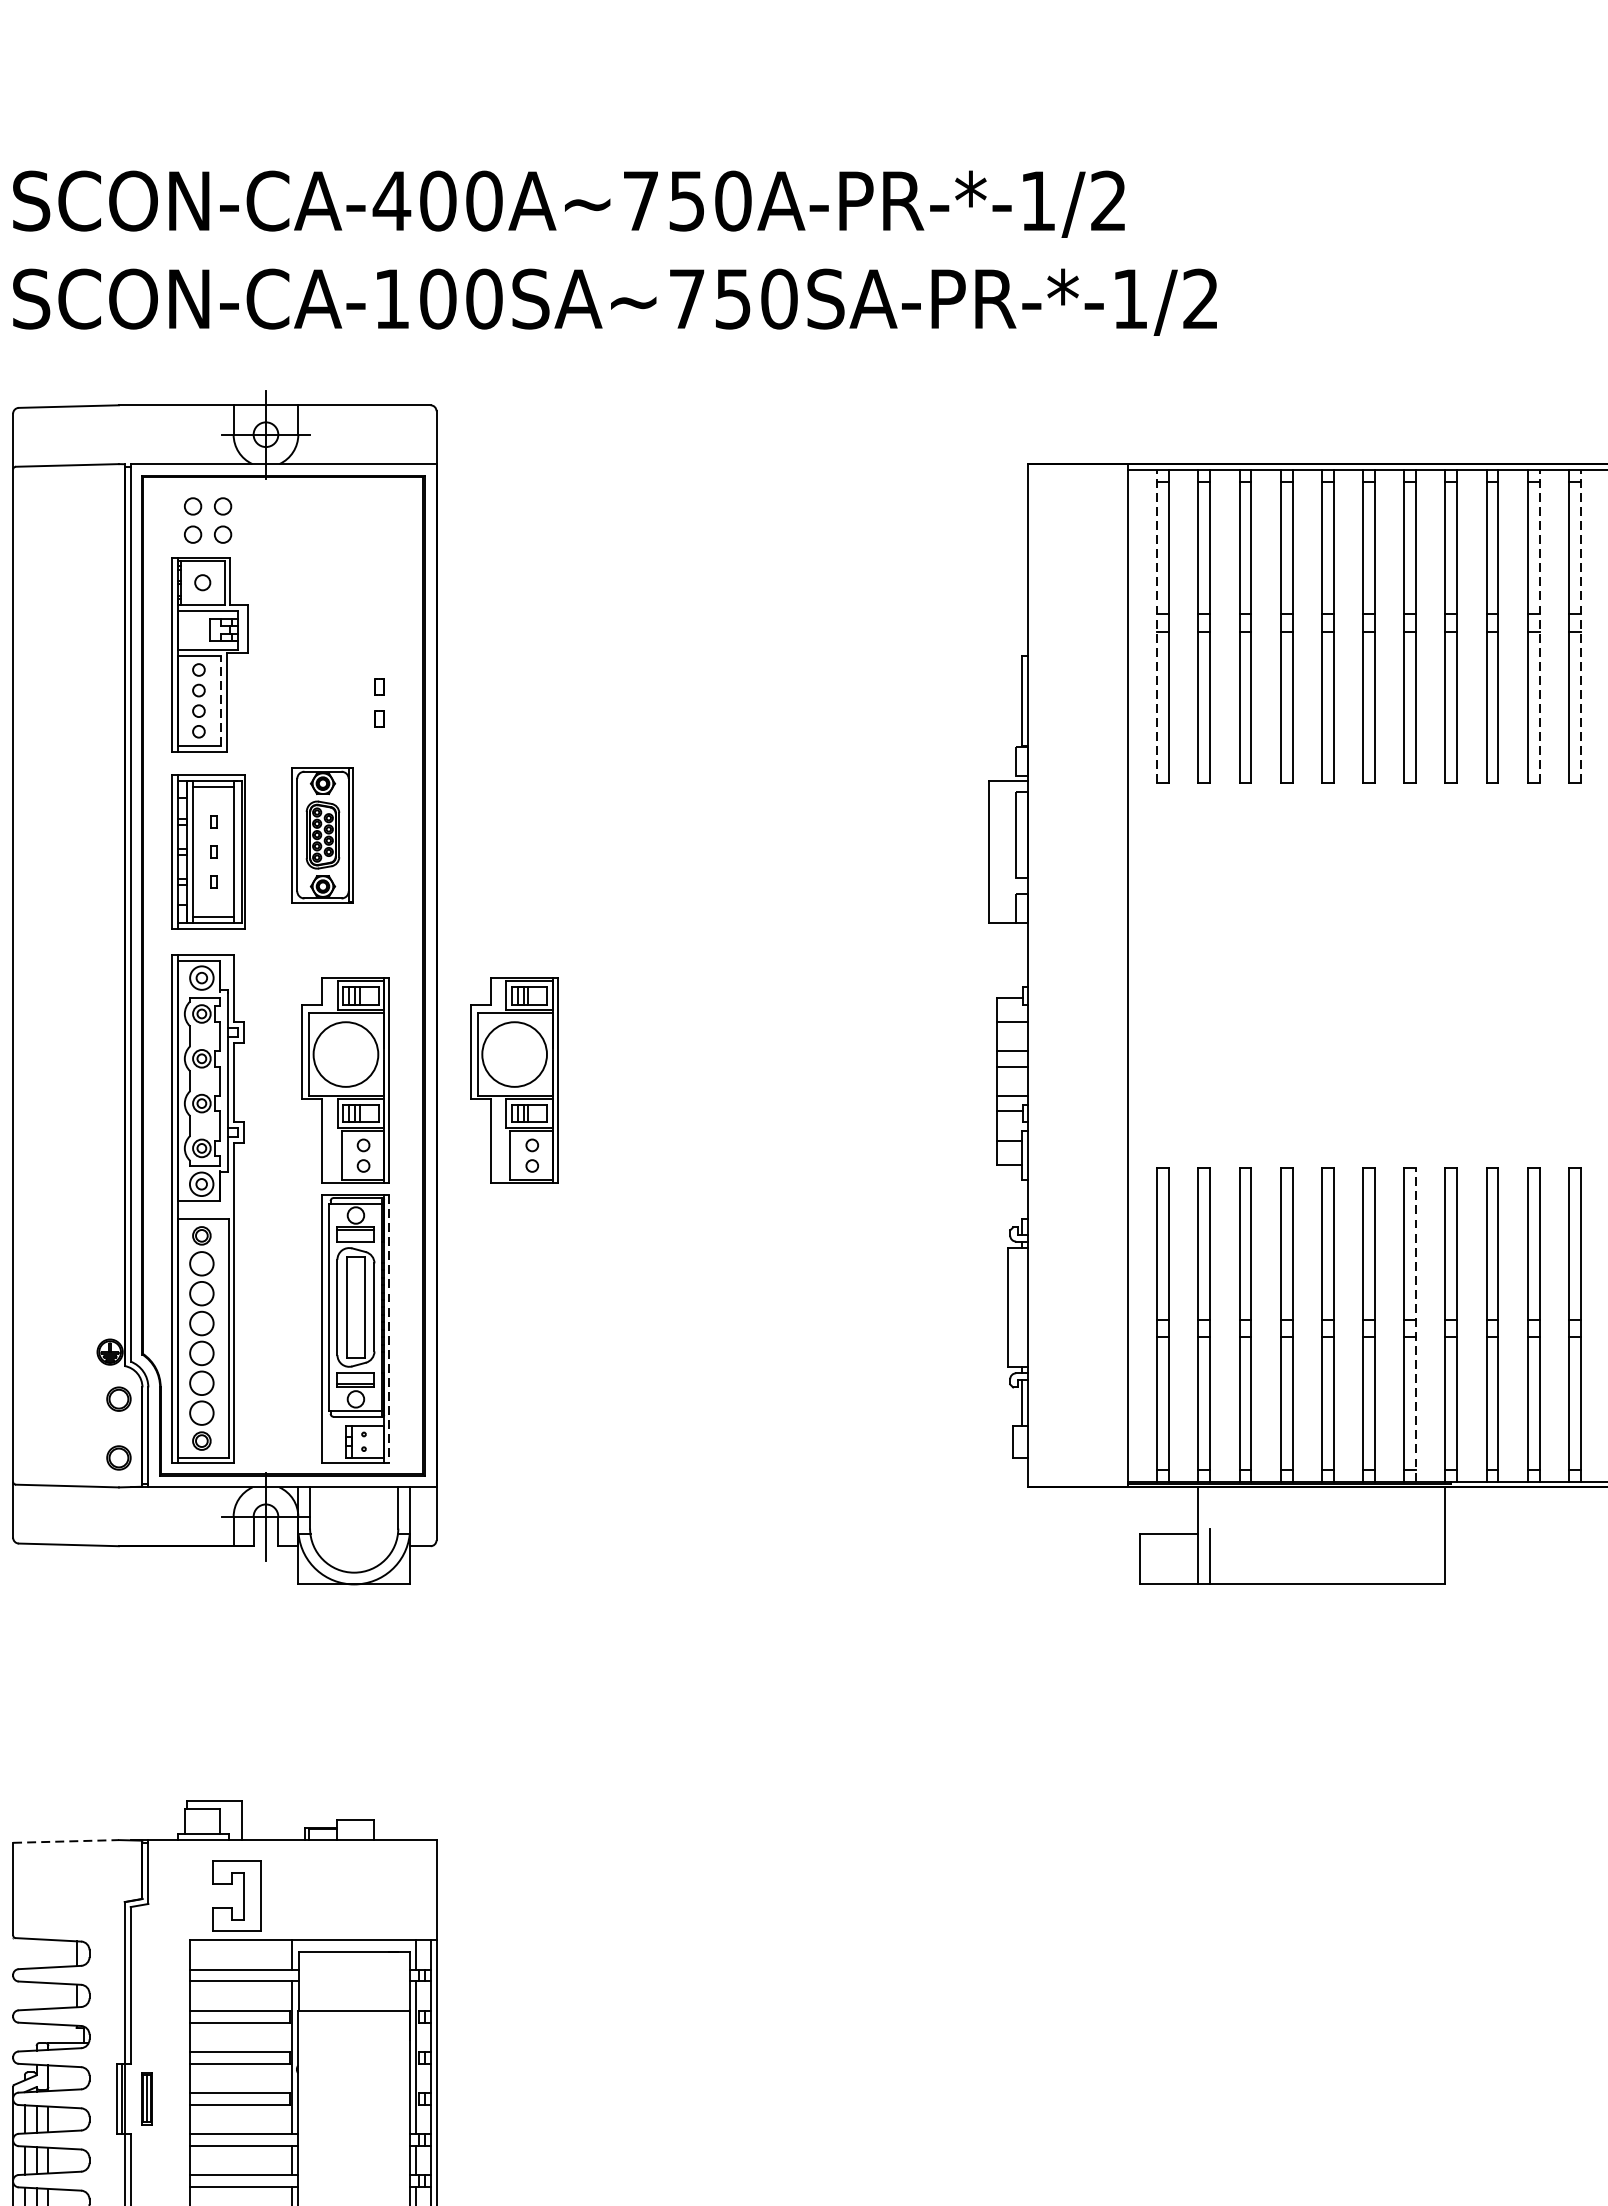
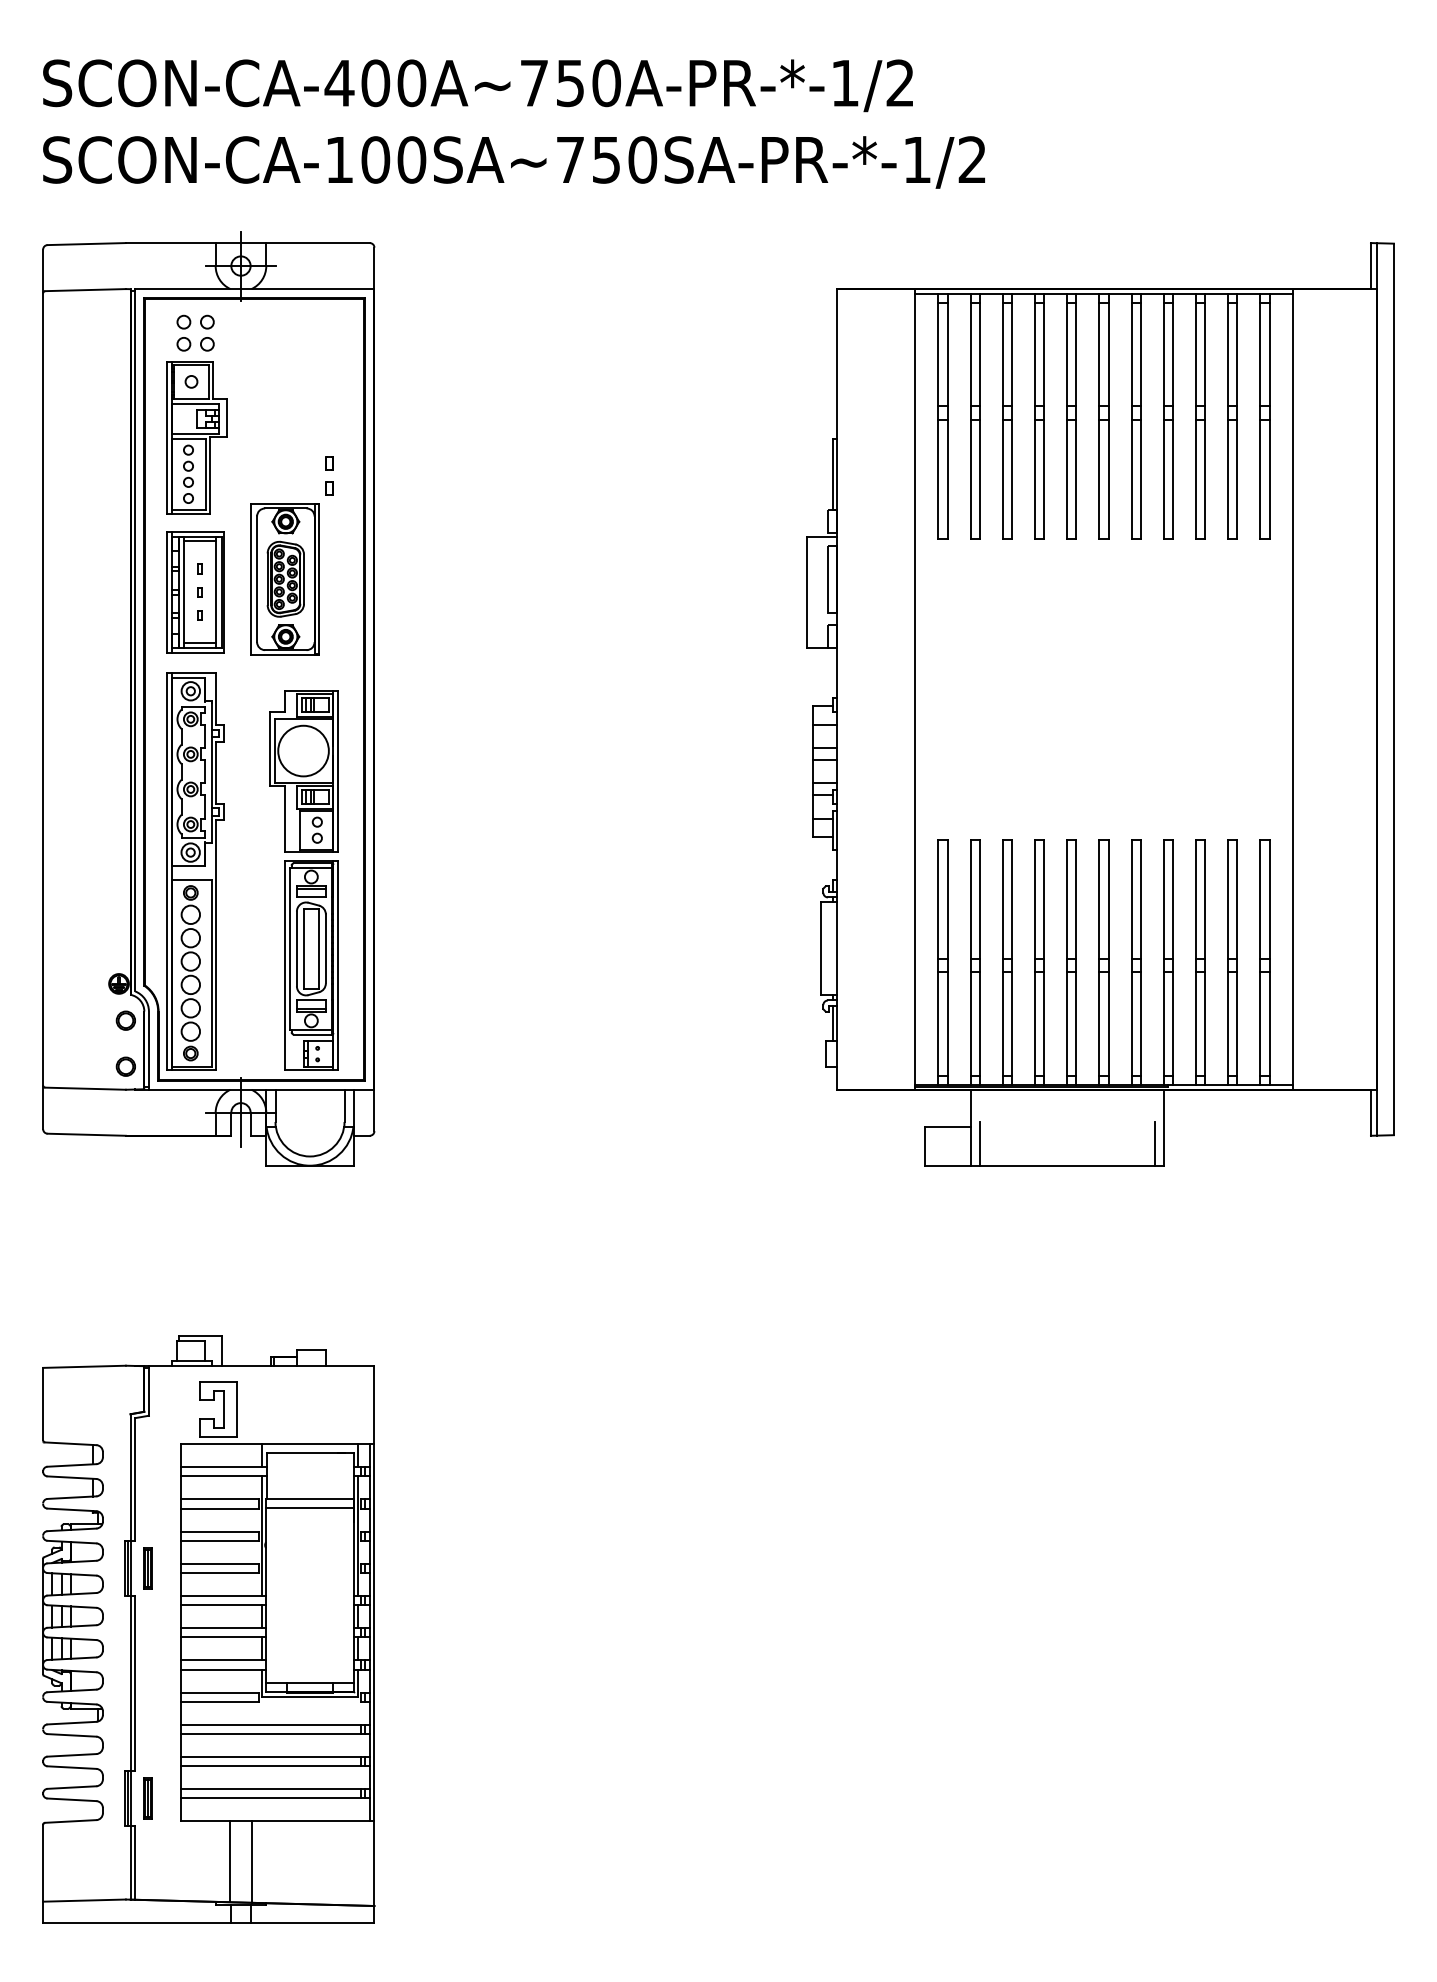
line: (1157, 626) -> (938, 416), dashed -> solid
line: (1539, 626) -> (1237, 416), dashed -> solid
line: (1580, 626) -> (1269, 416), dashed -> solid
line: (220, 699) -> (205, 473), dashed -> solid
part: (321, 835) -> (284, 579), size x1.43
part: (514, 1080) -> (435, 771), removed
line: (1415, 1324) -> (1140, 962), dashed -> solid
line: (389, 1328) -> (337, 965), dashed -> solid
line: (1433, 1556) -> (1154, 1143), added
line: (67, 1841) -> (85, 1366), dashed -> solid
line: (353, 2022) -> (309, 1508), added

